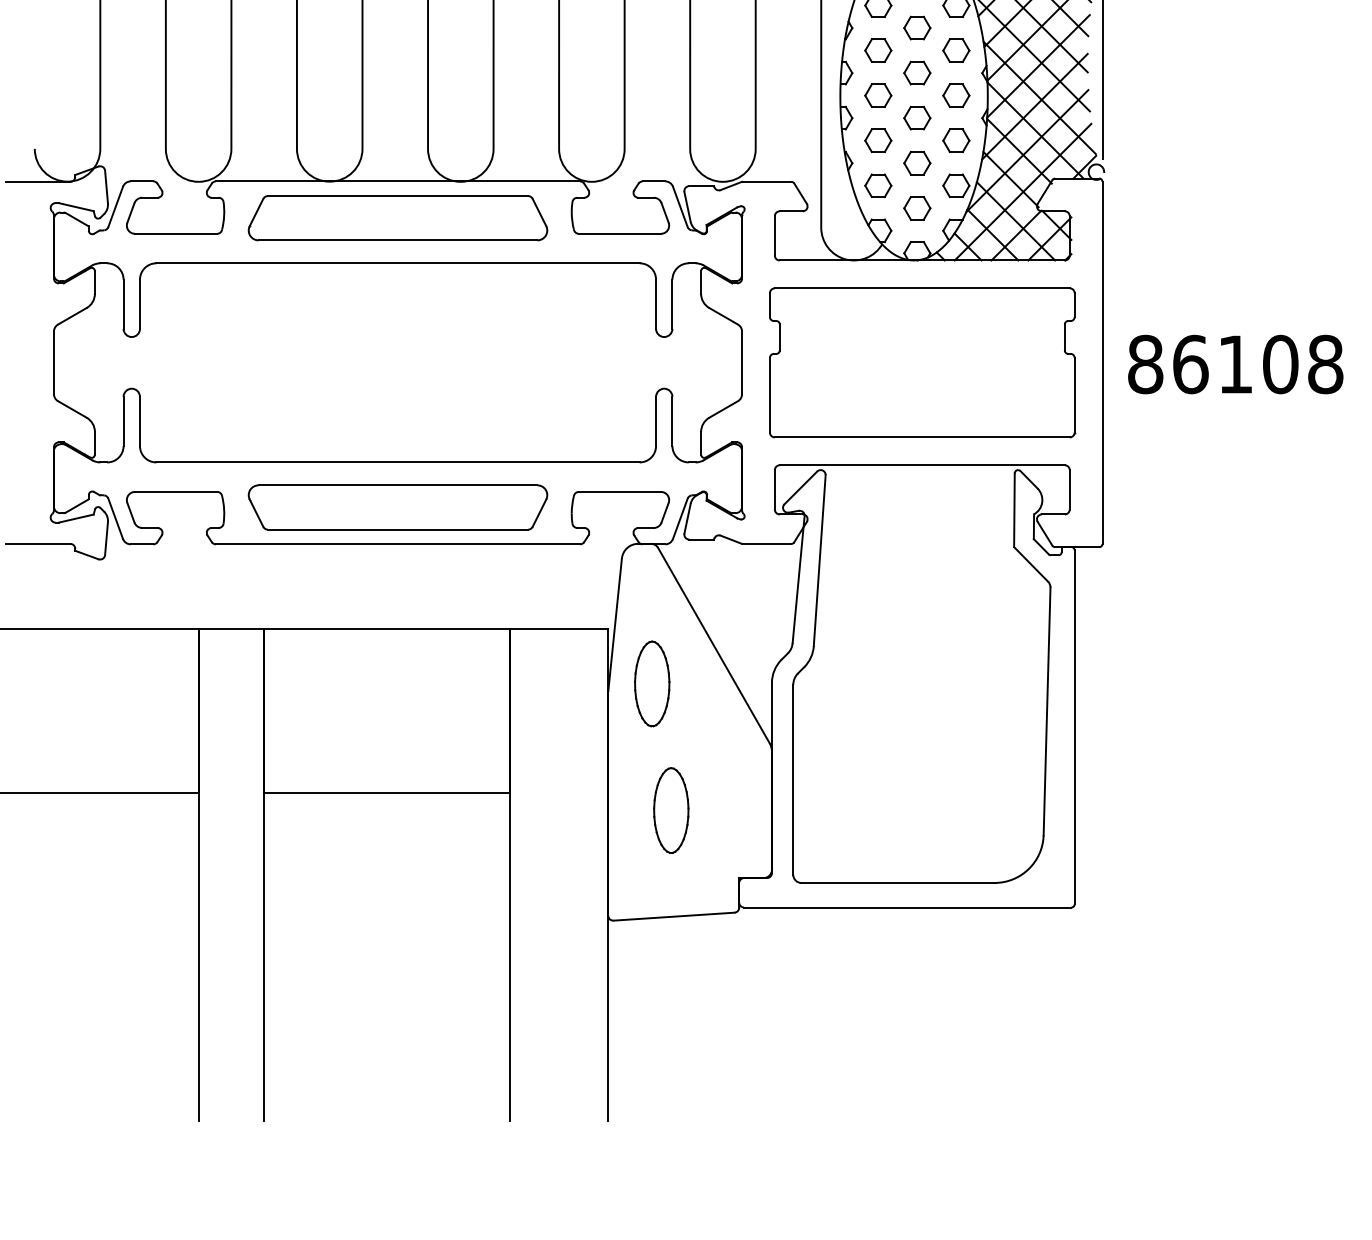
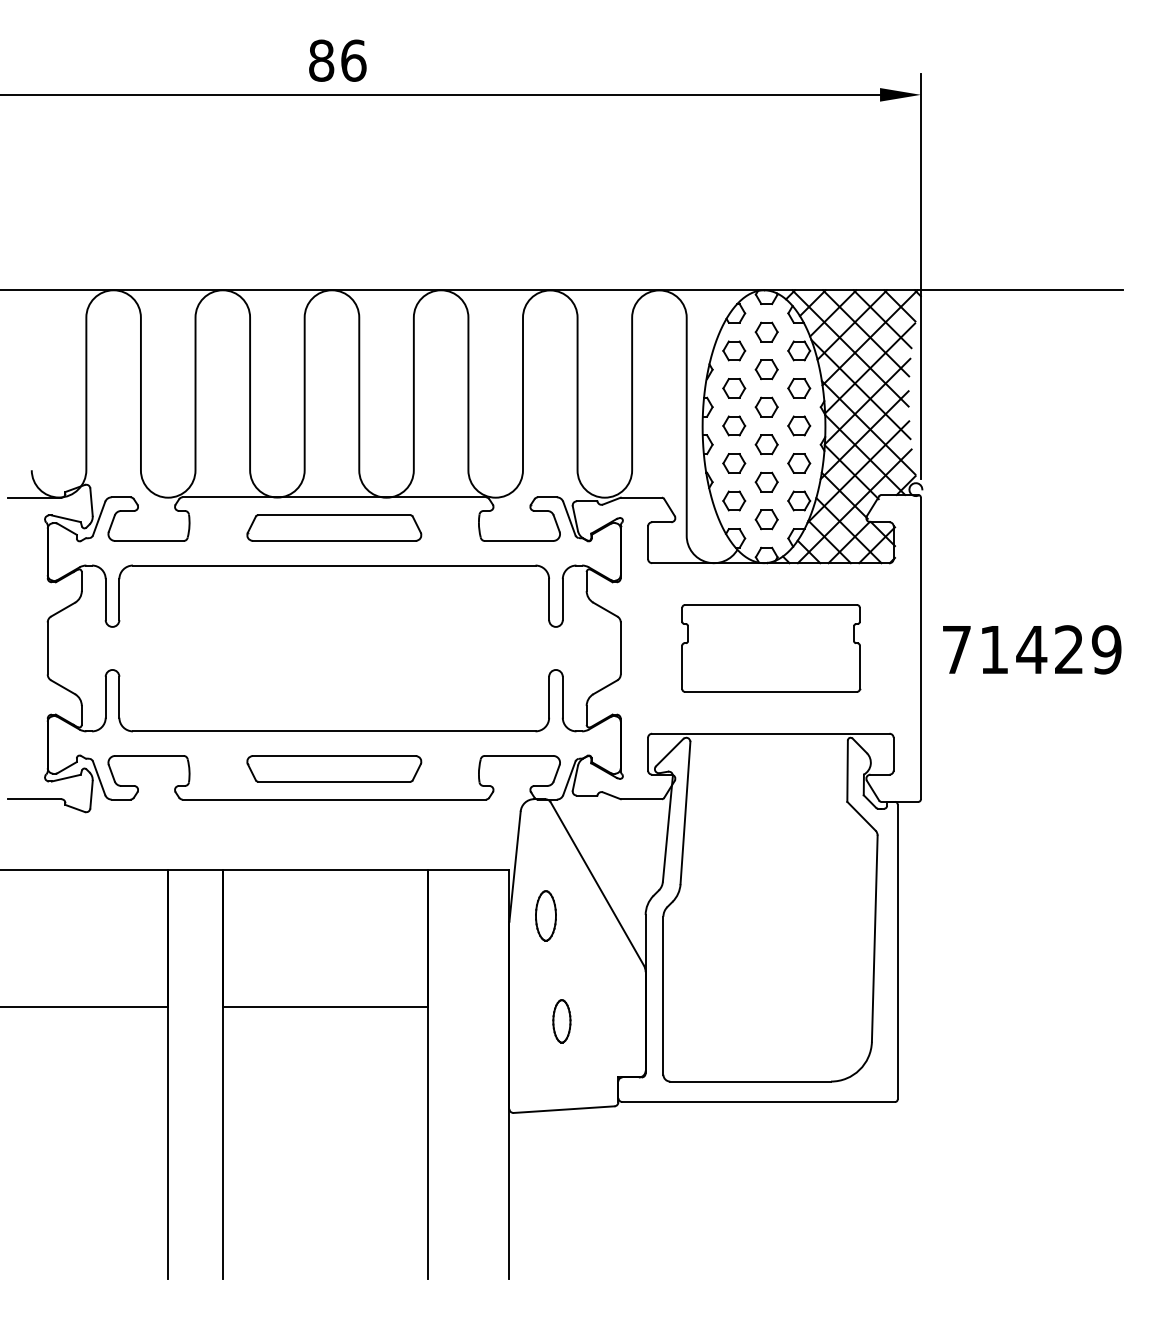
part: (398, 217) -> (334, 527), size x0.7
part: (923, 362) -> (771, 648), size x0.7
text: (1235, 364) -> (1031, 649), 86108 -> 71429
part: (398, 507) -> (334, 768), size x0.7
part: (651, 683) -> (545, 915), size x0.7
part: (670, 810) -> (561, 1021), size x0.6

